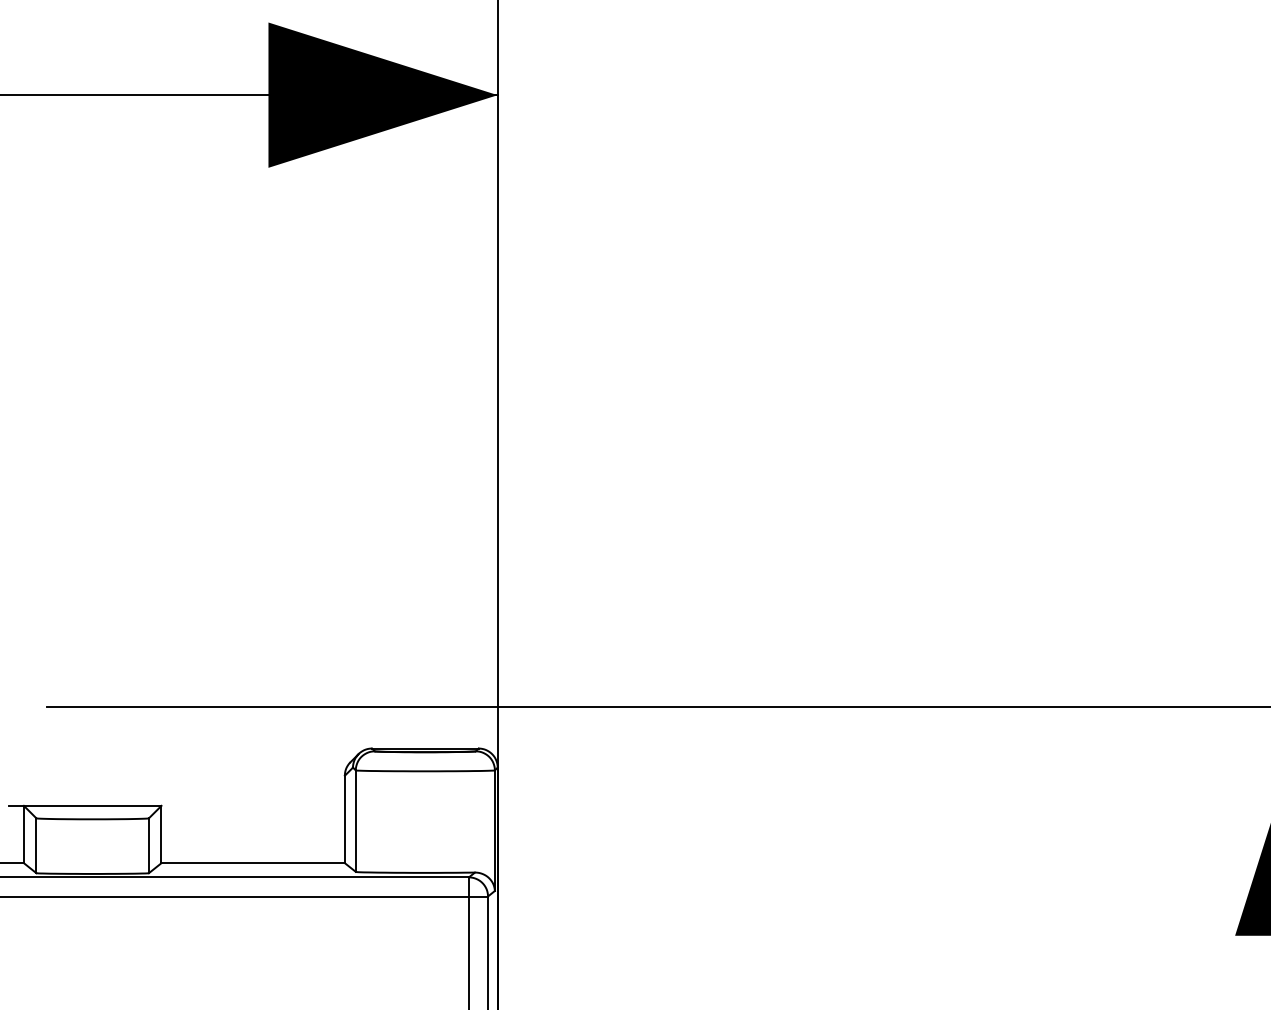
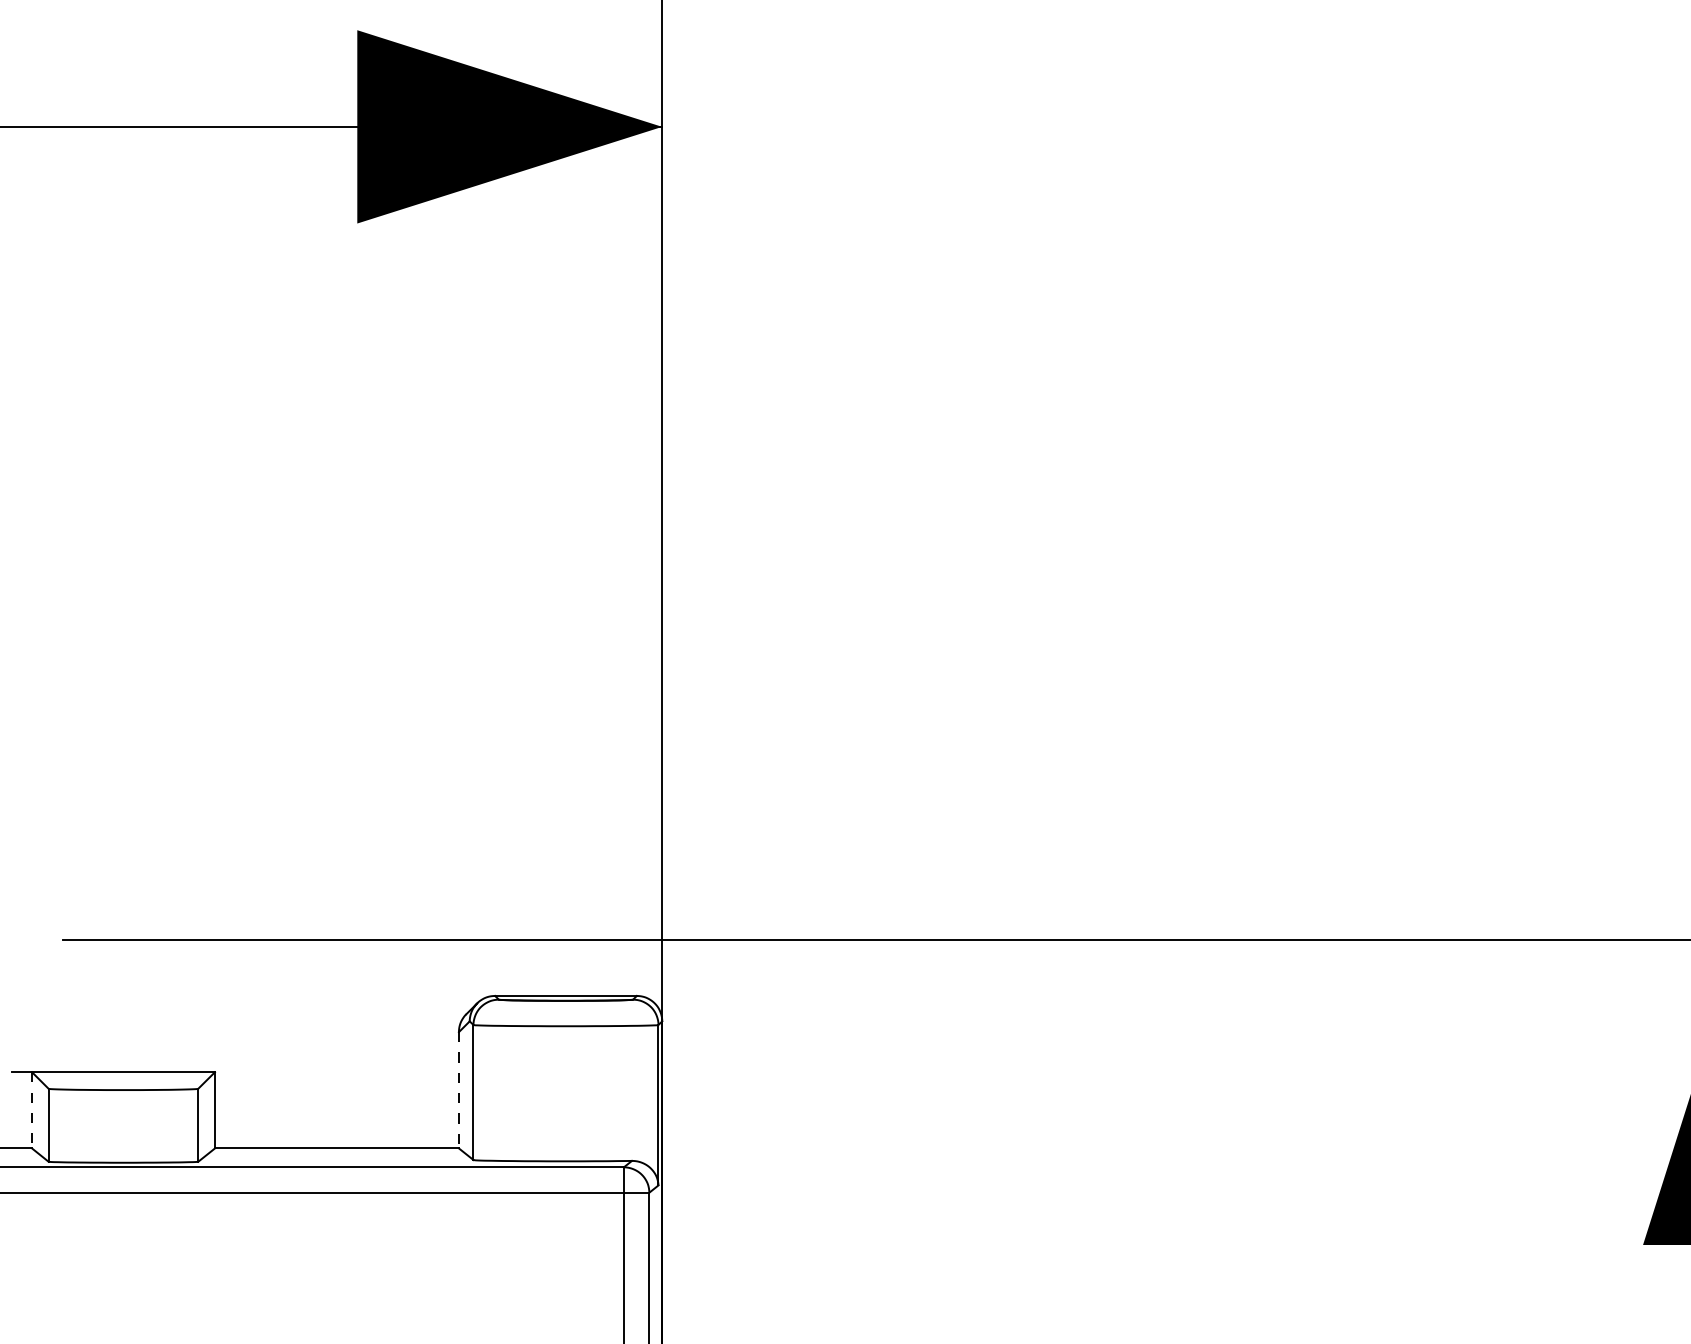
line: (344, 819) -> (458, 1090), solid -> dashed
line: (24, 834) -> (32, 1110), solid -> dashed

